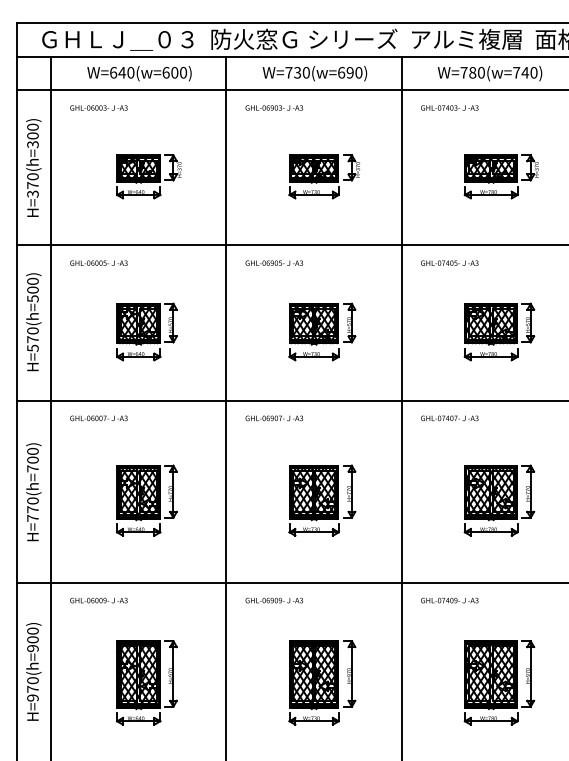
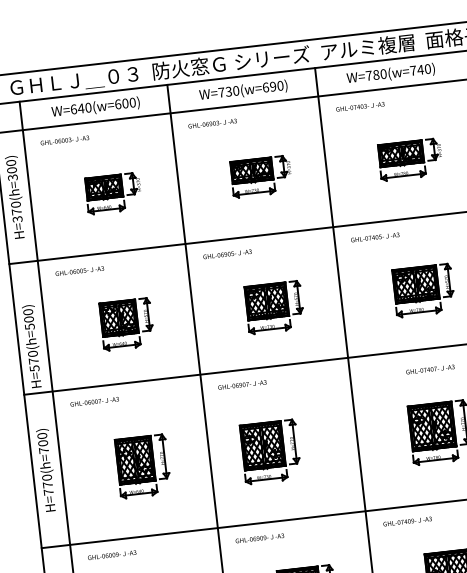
text: (33, 322) -> (32, 346), moved
text: (449, 418) -> (430, 369), moved
part: (322, 500) -> (270, 451), moved

